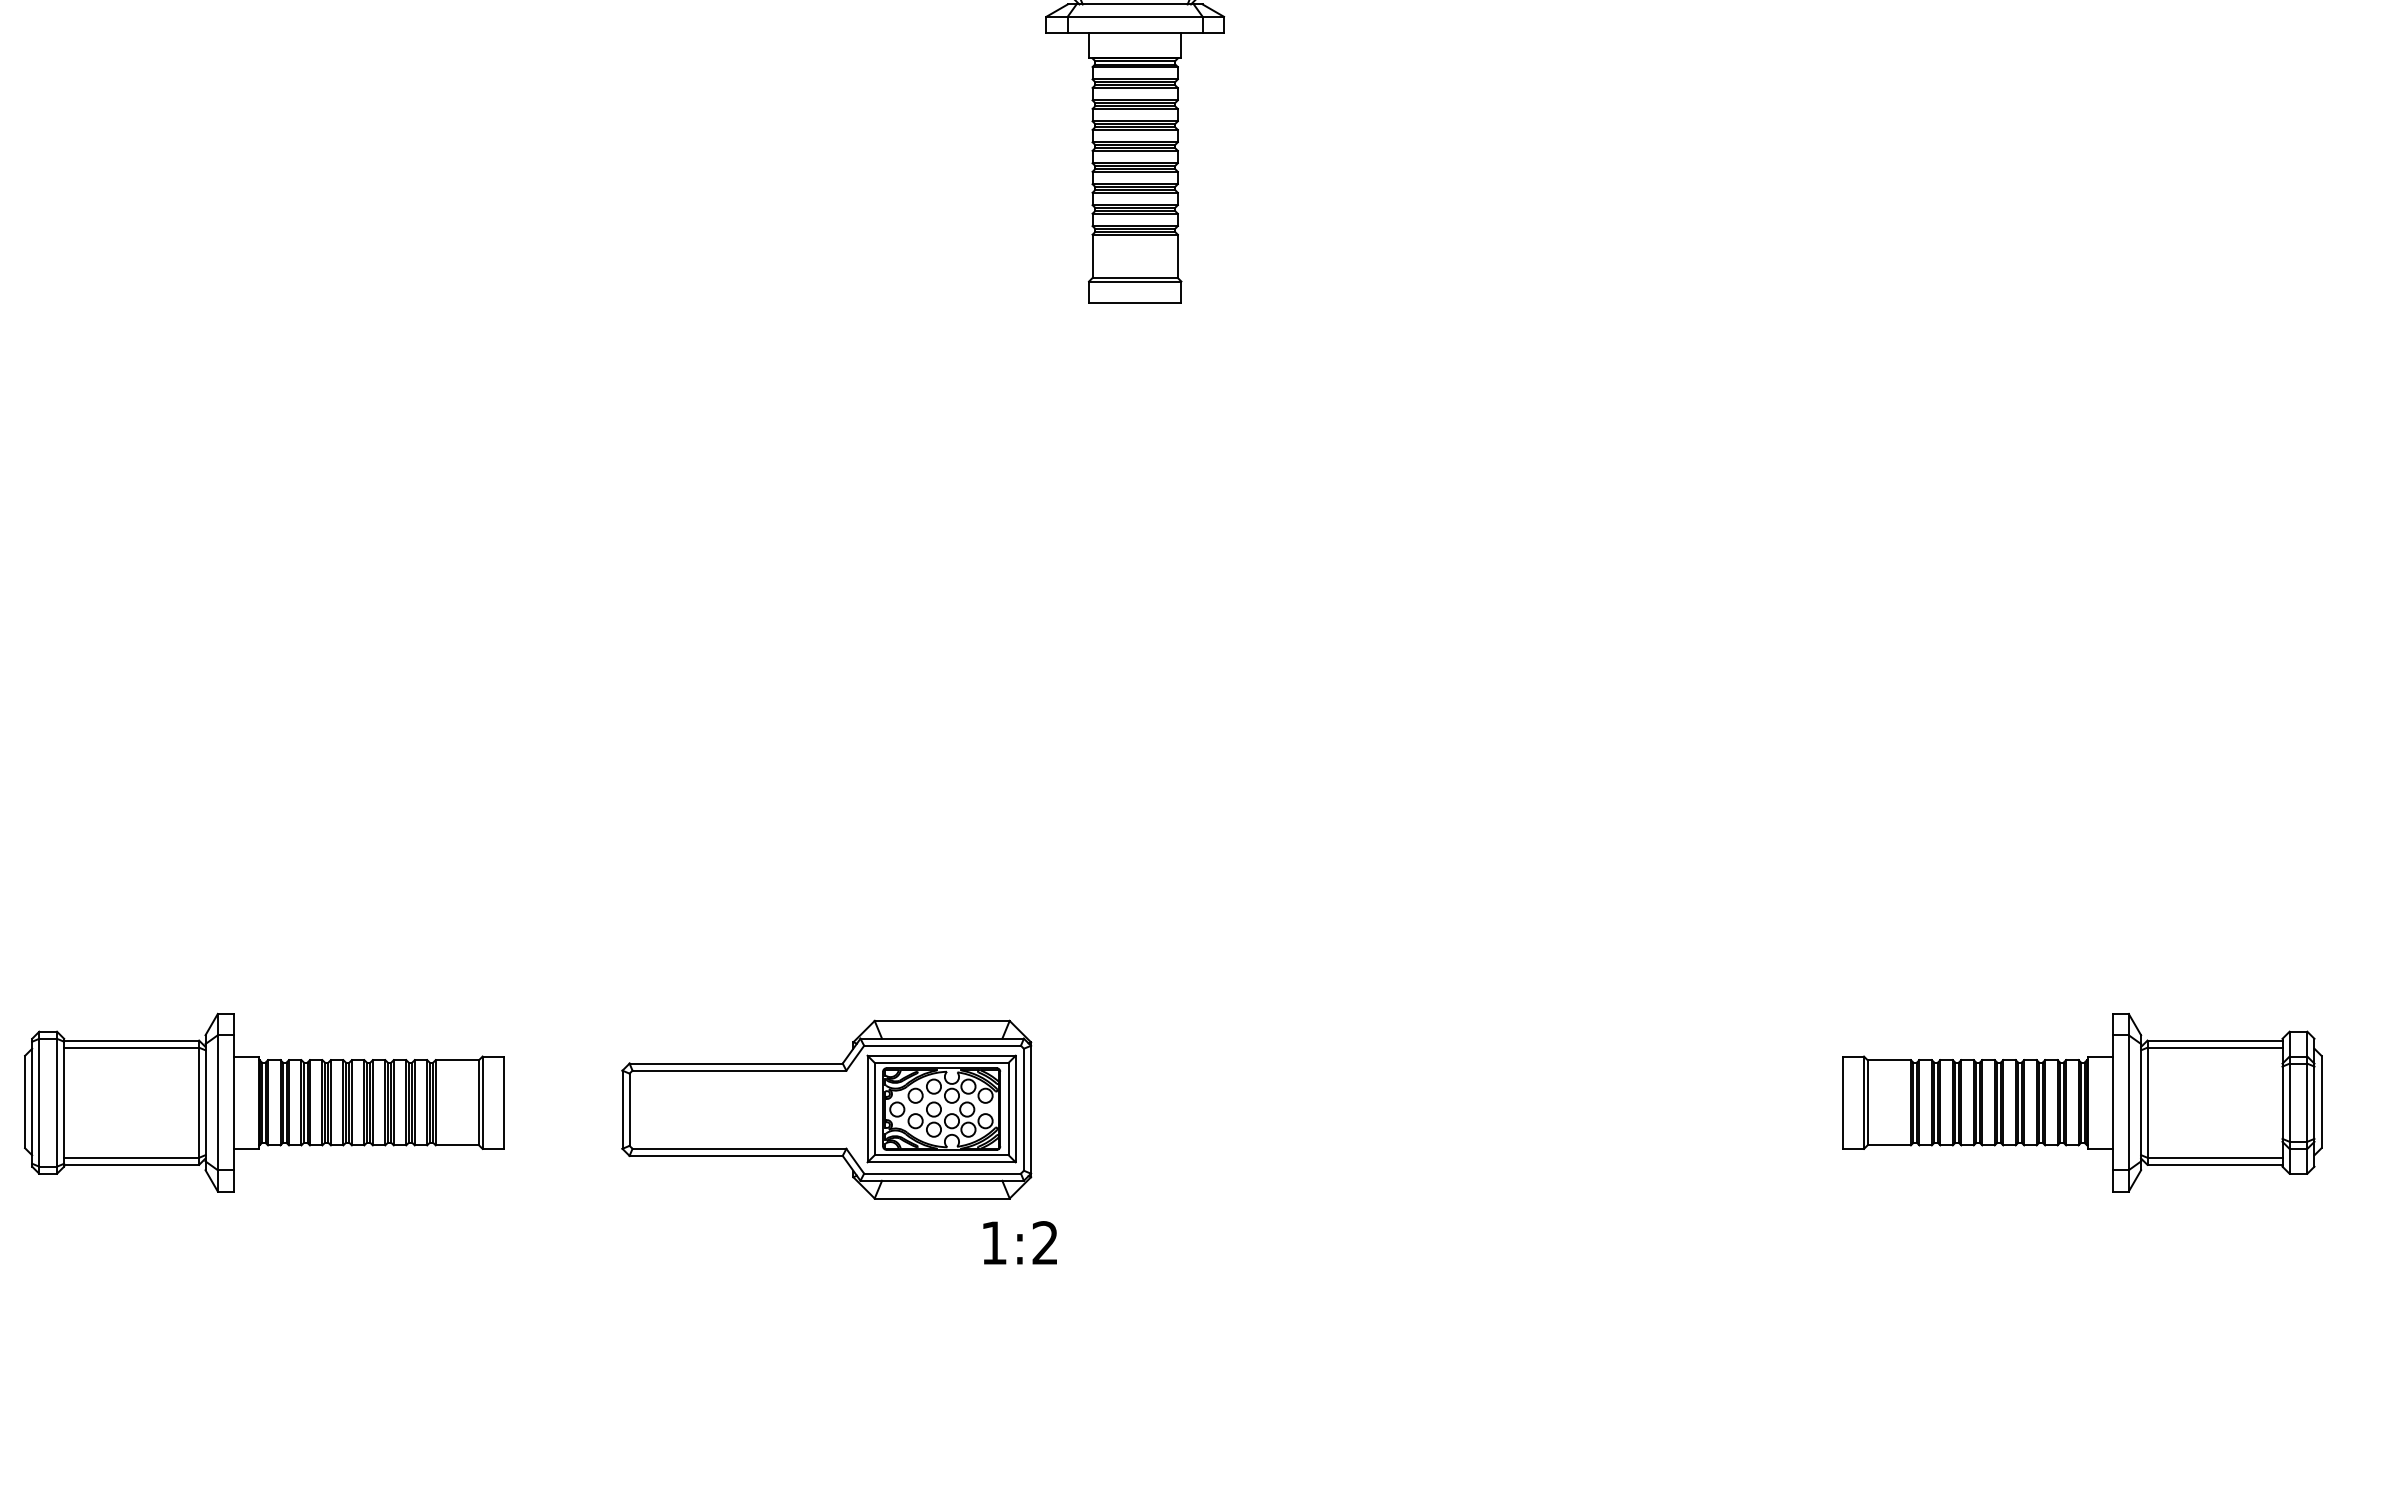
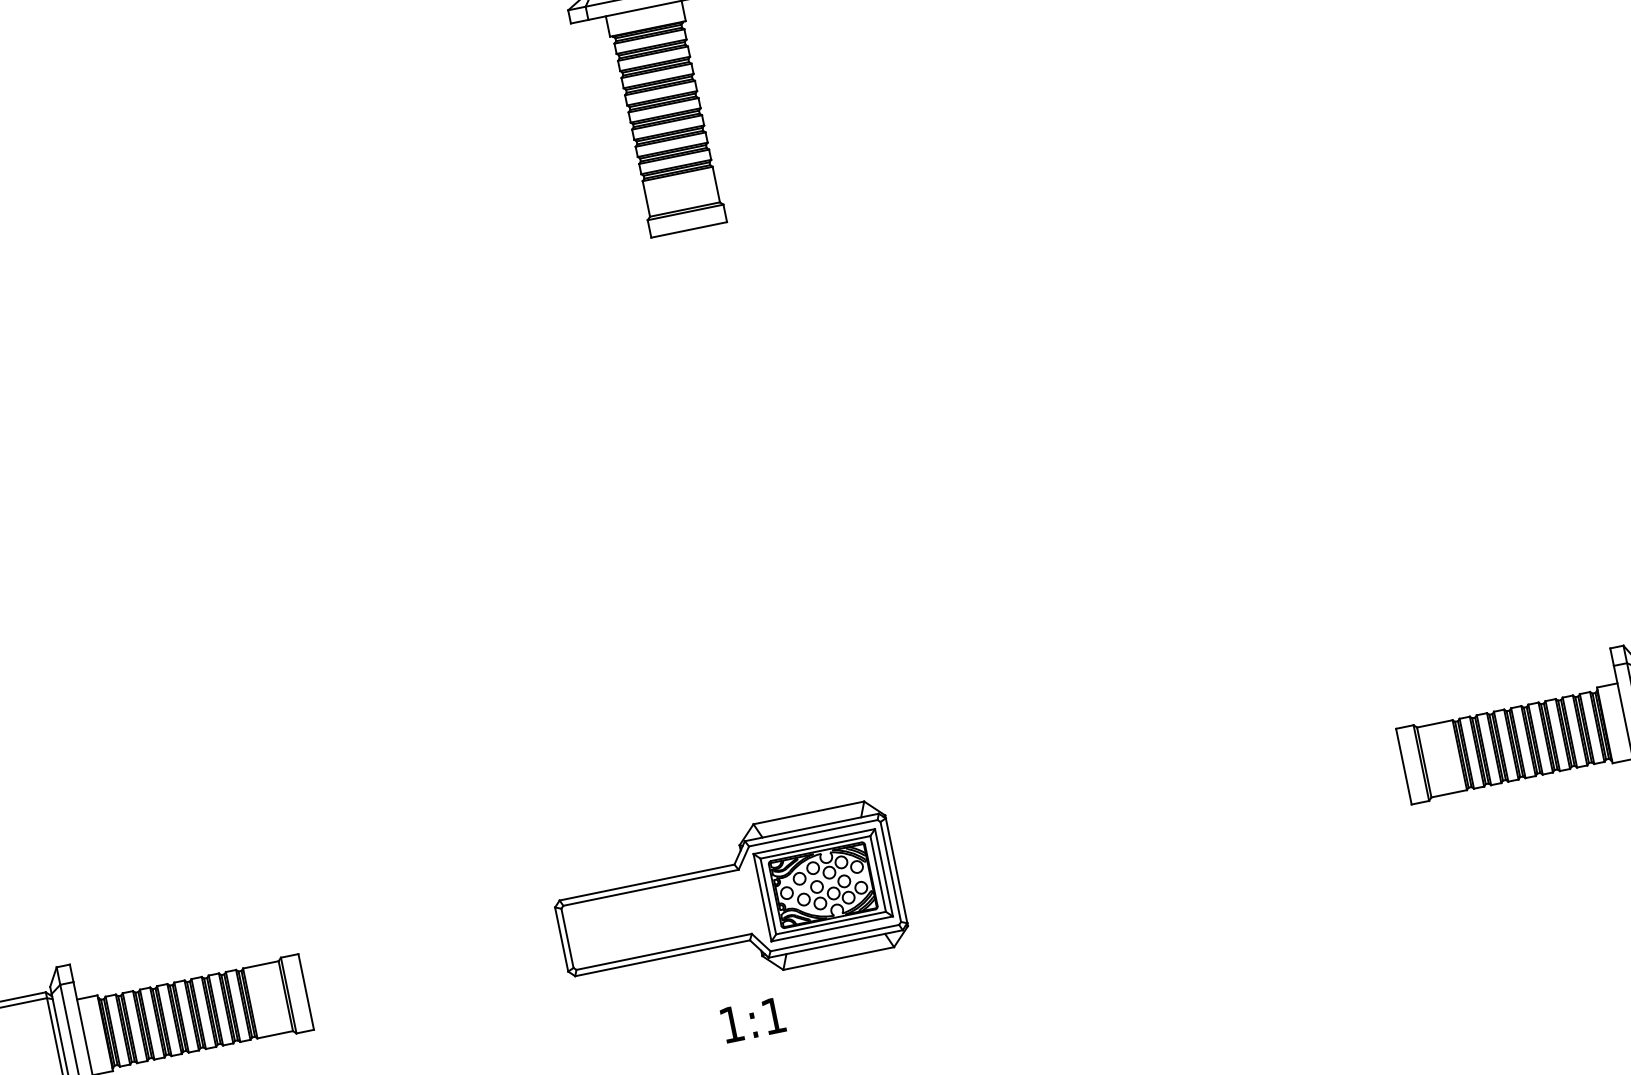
part: (826, 1109) -> (728, 905), moved
text: (1044, 1242) -> (772, 1015), 1:2 -> 1:1

